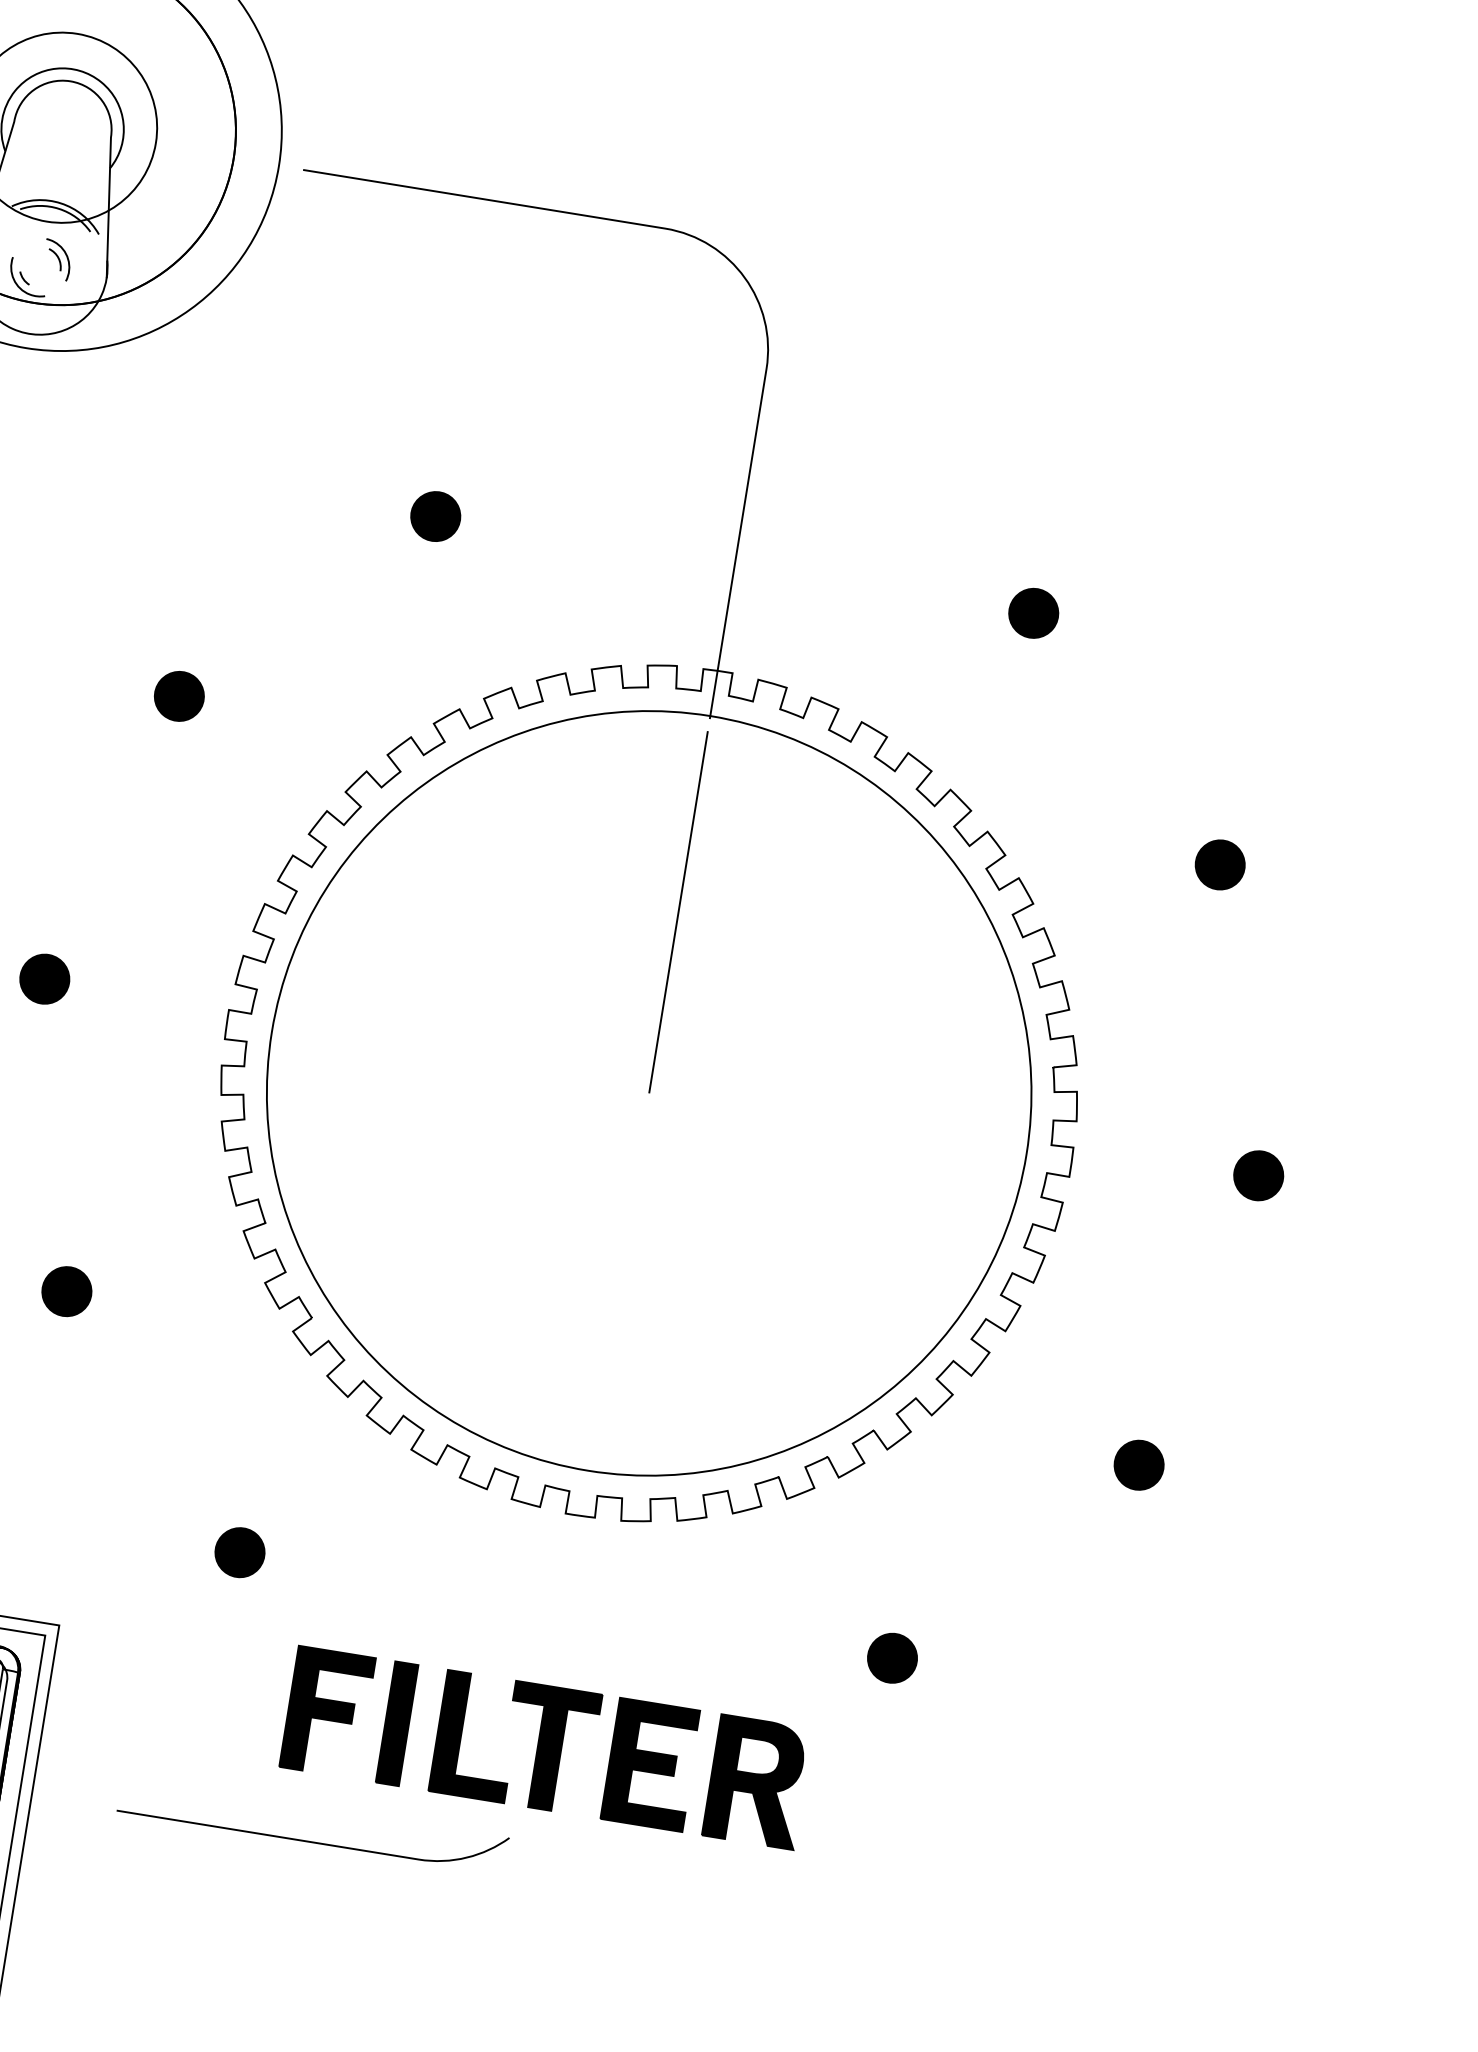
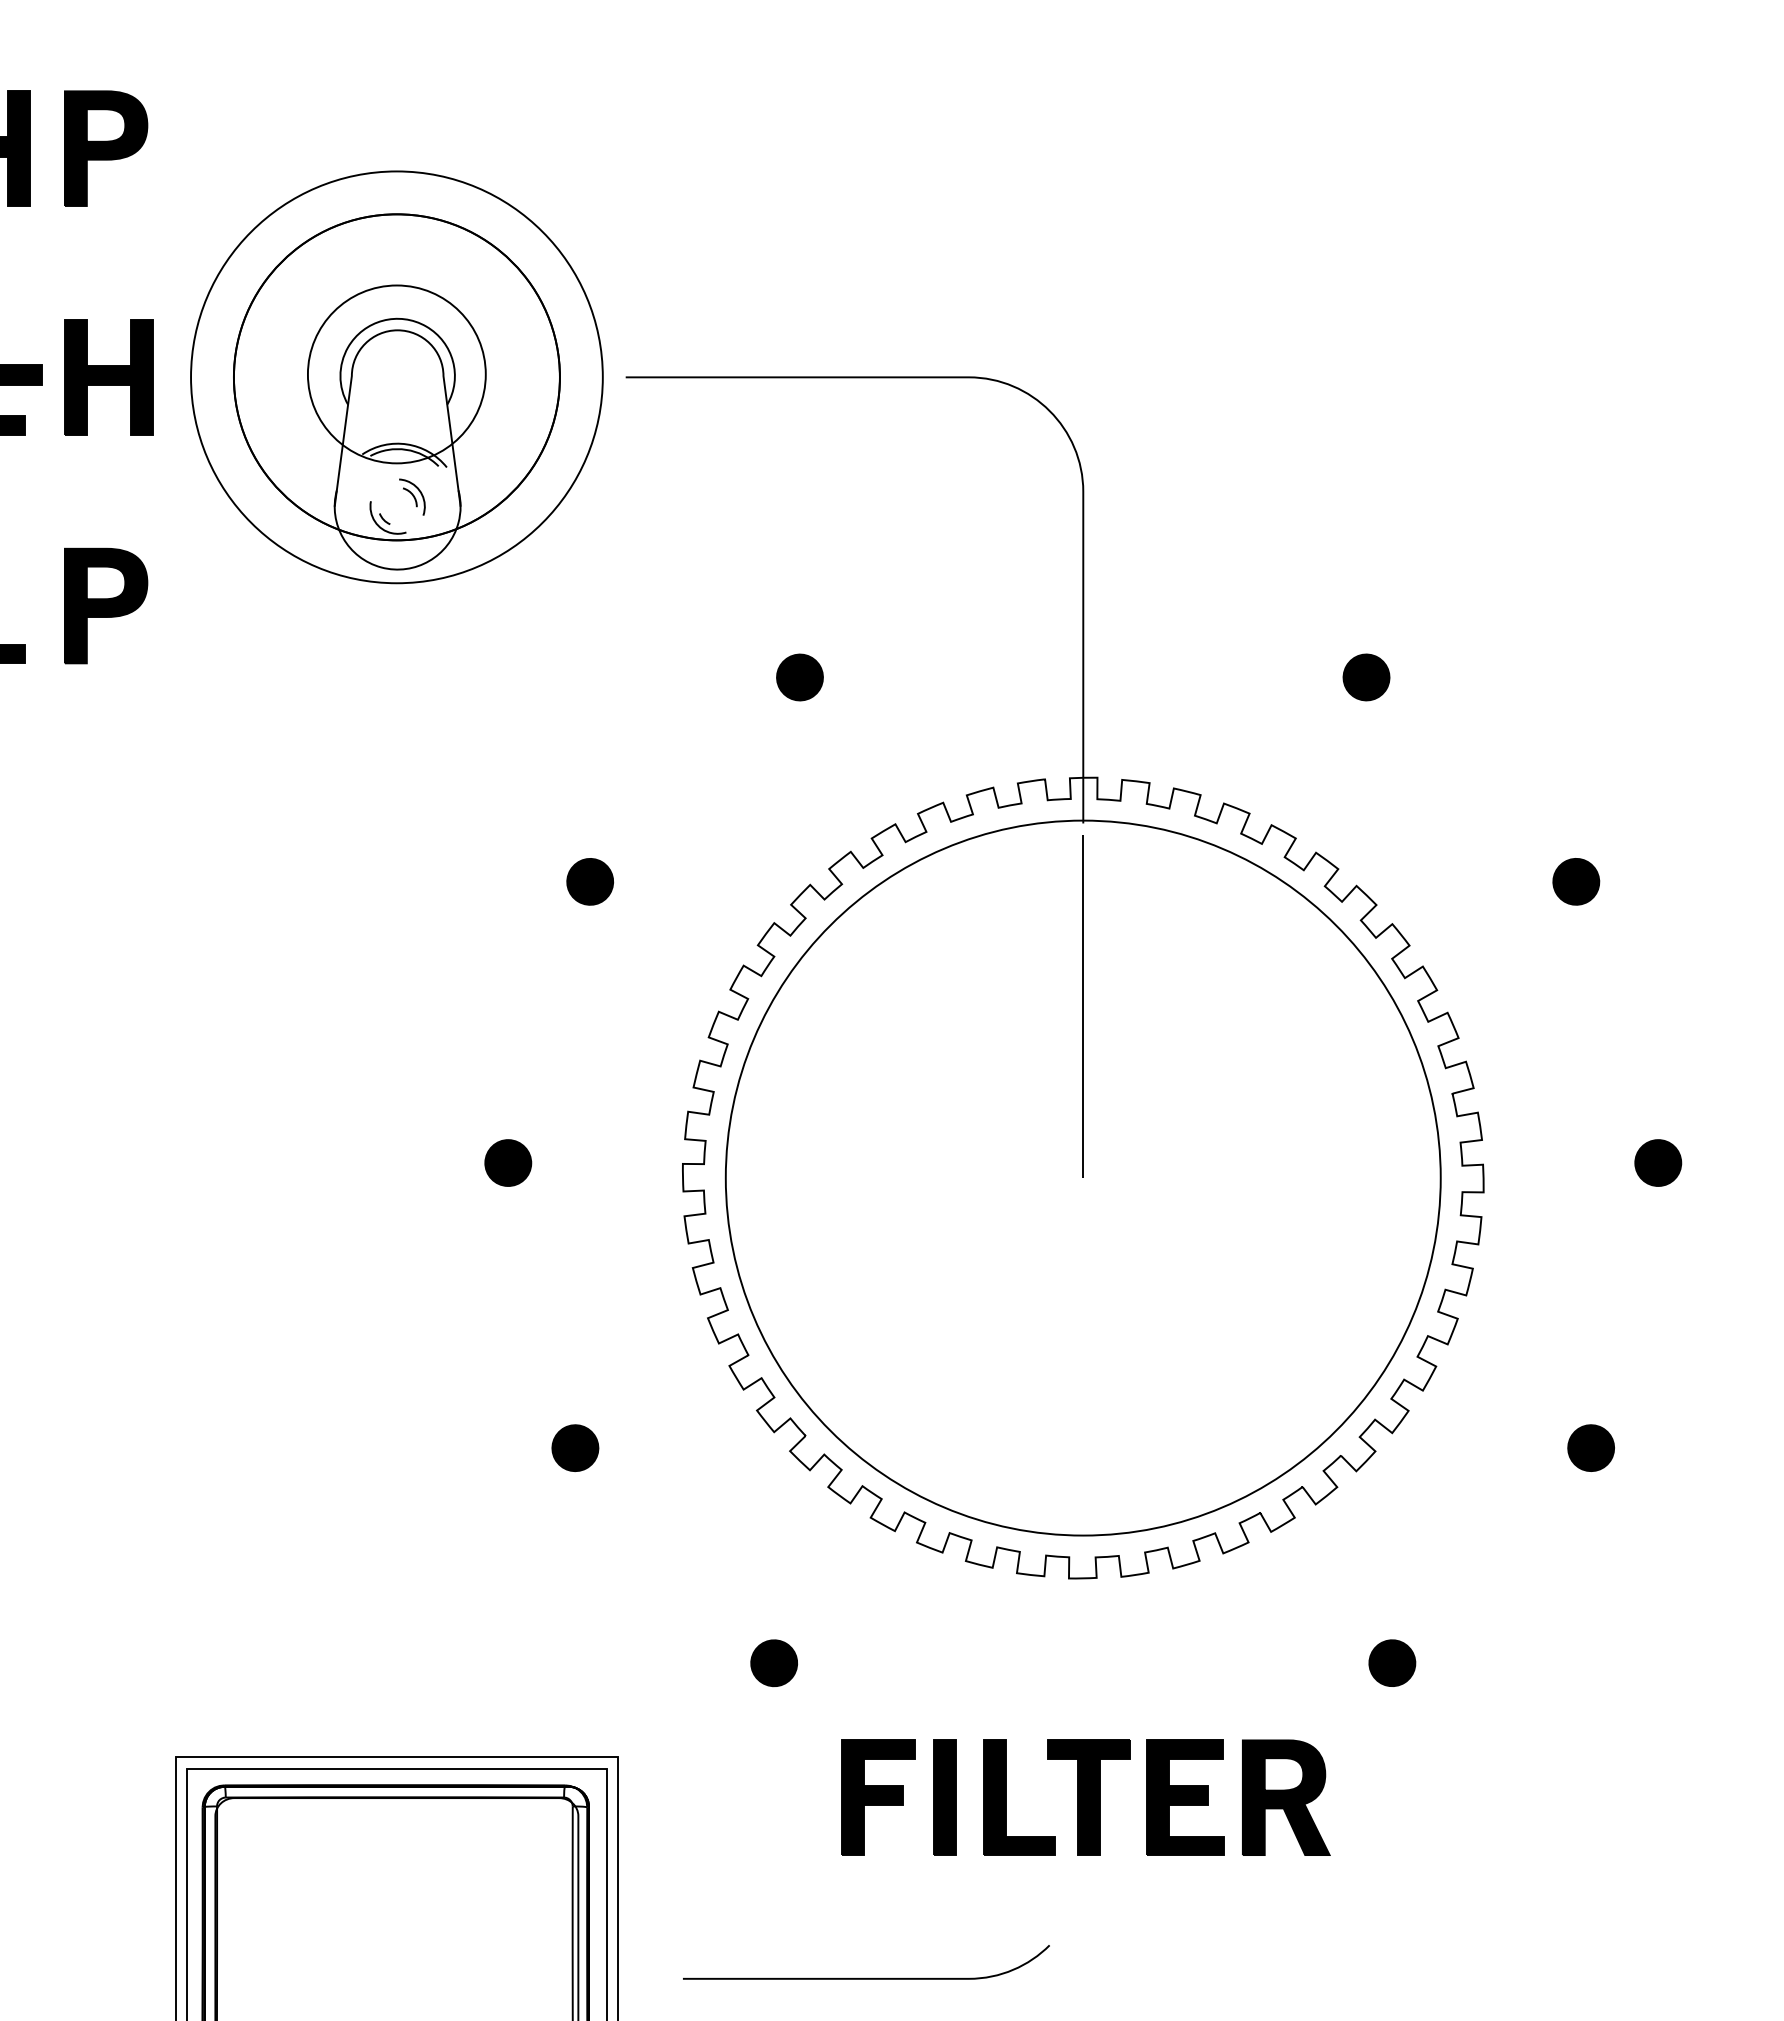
curve: (310, 1841) -> (866, 1978), moved

